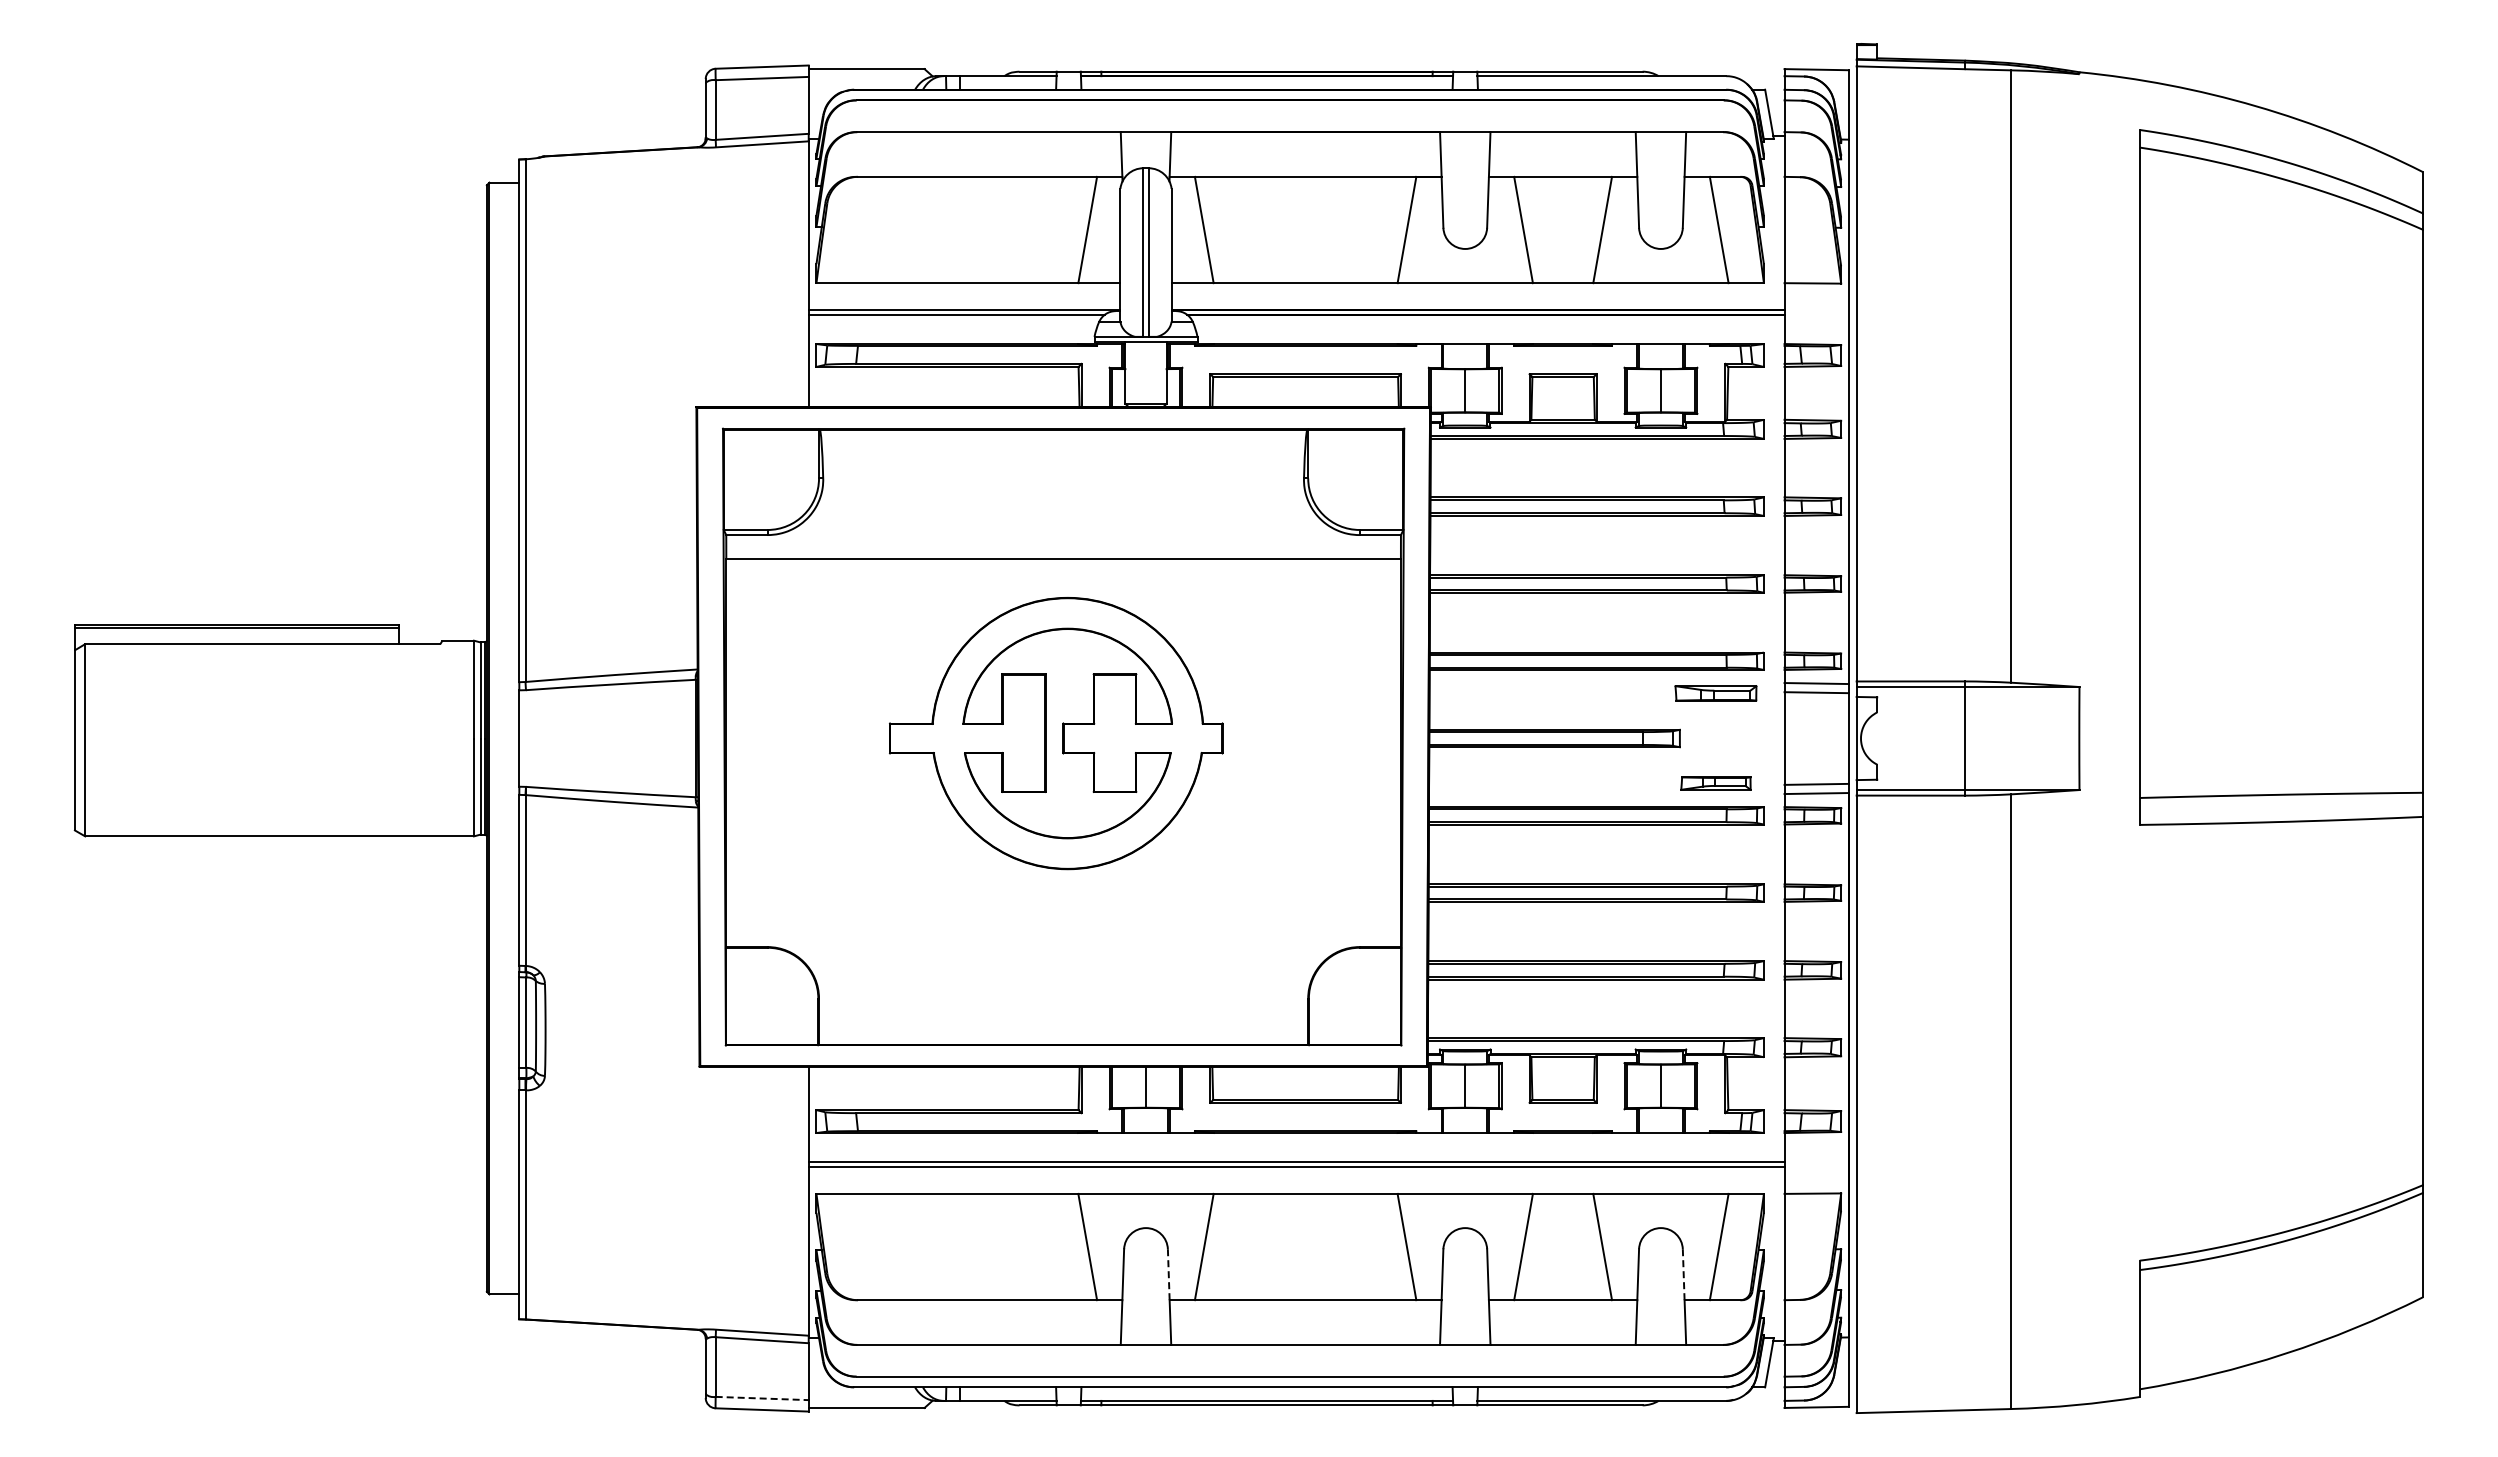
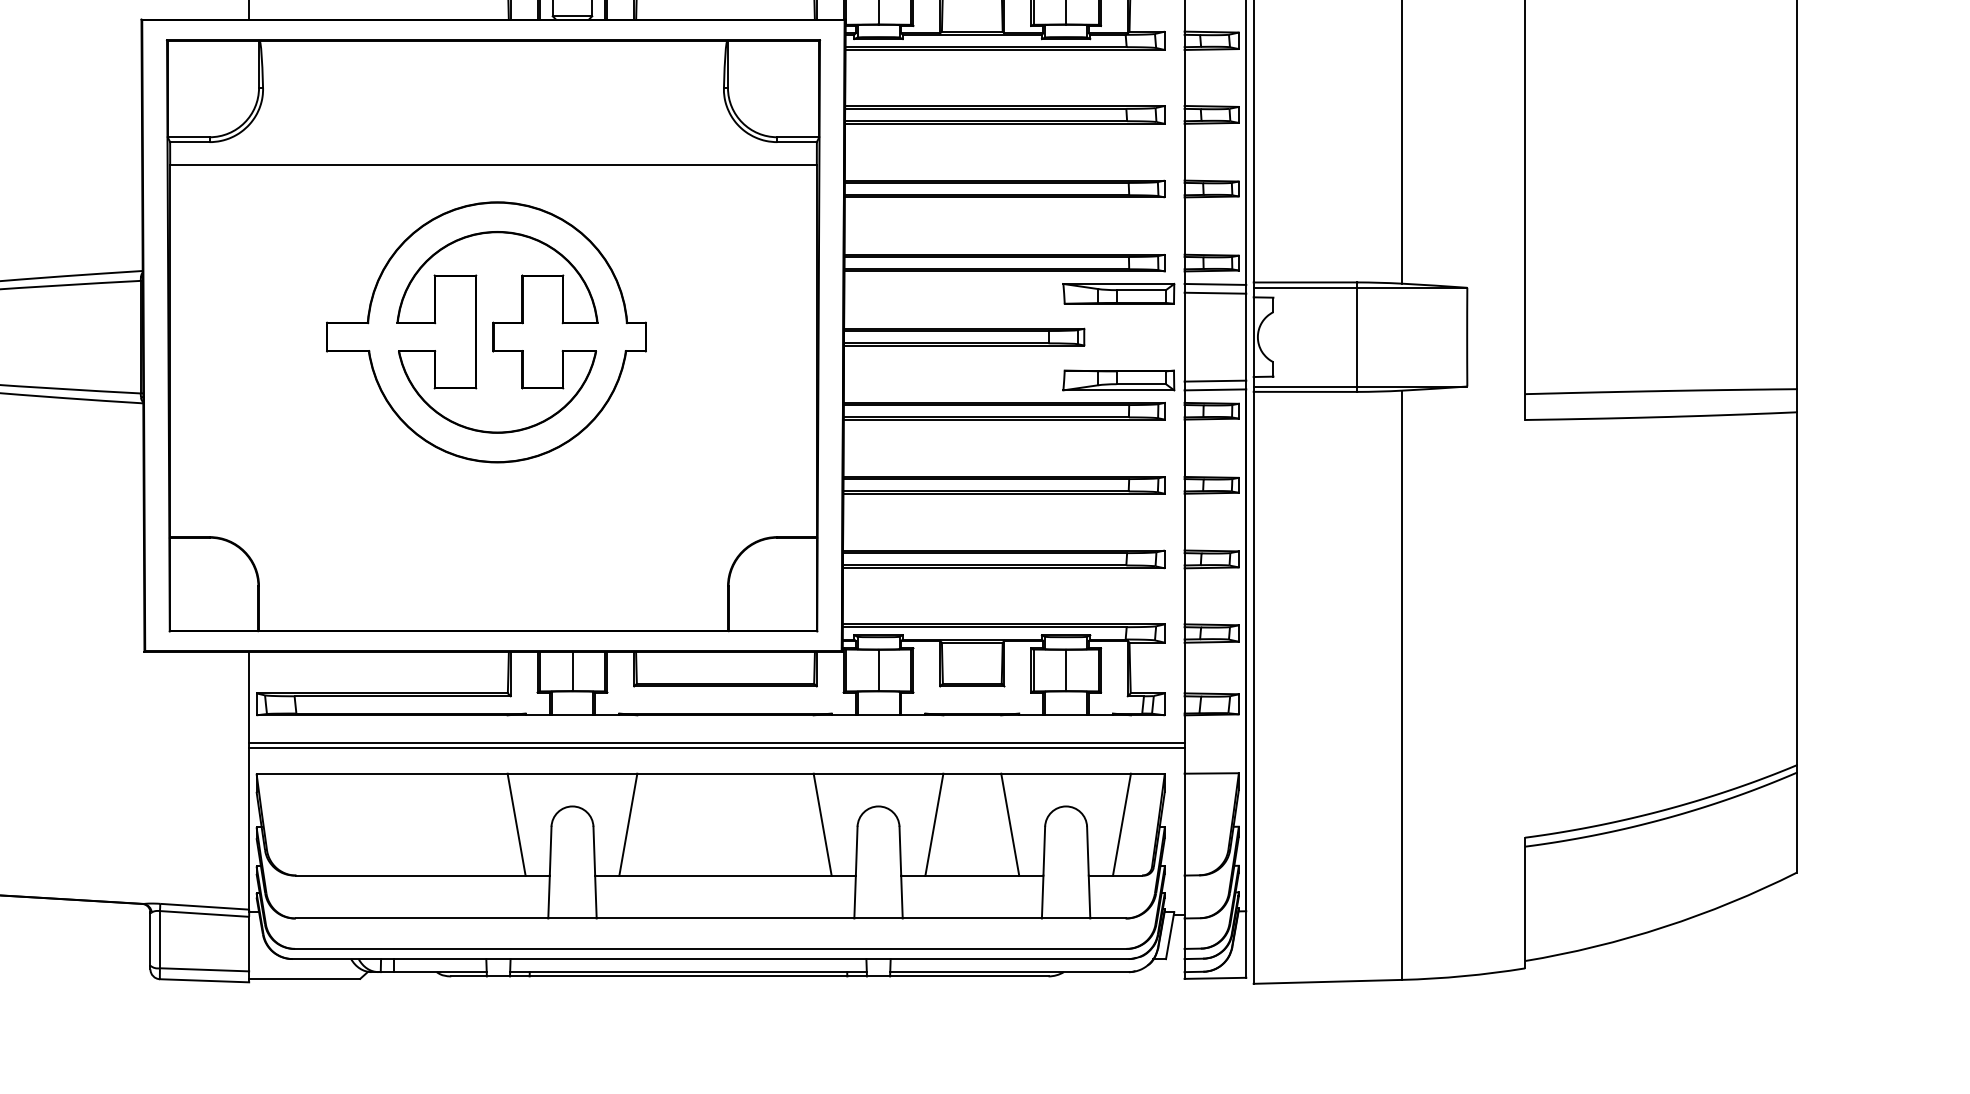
part: (1715, 693) -> (1118, 294), size x1.43
part: (1715, 783) -> (1118, 380), size x1.67
line: (1168, 1274) -> (594, 850), dashed -> solid
line: (1683, 1274) -> (1087, 850), dashed -> solid
line: (762, 1398) -> (204, 969), dashed -> solid

